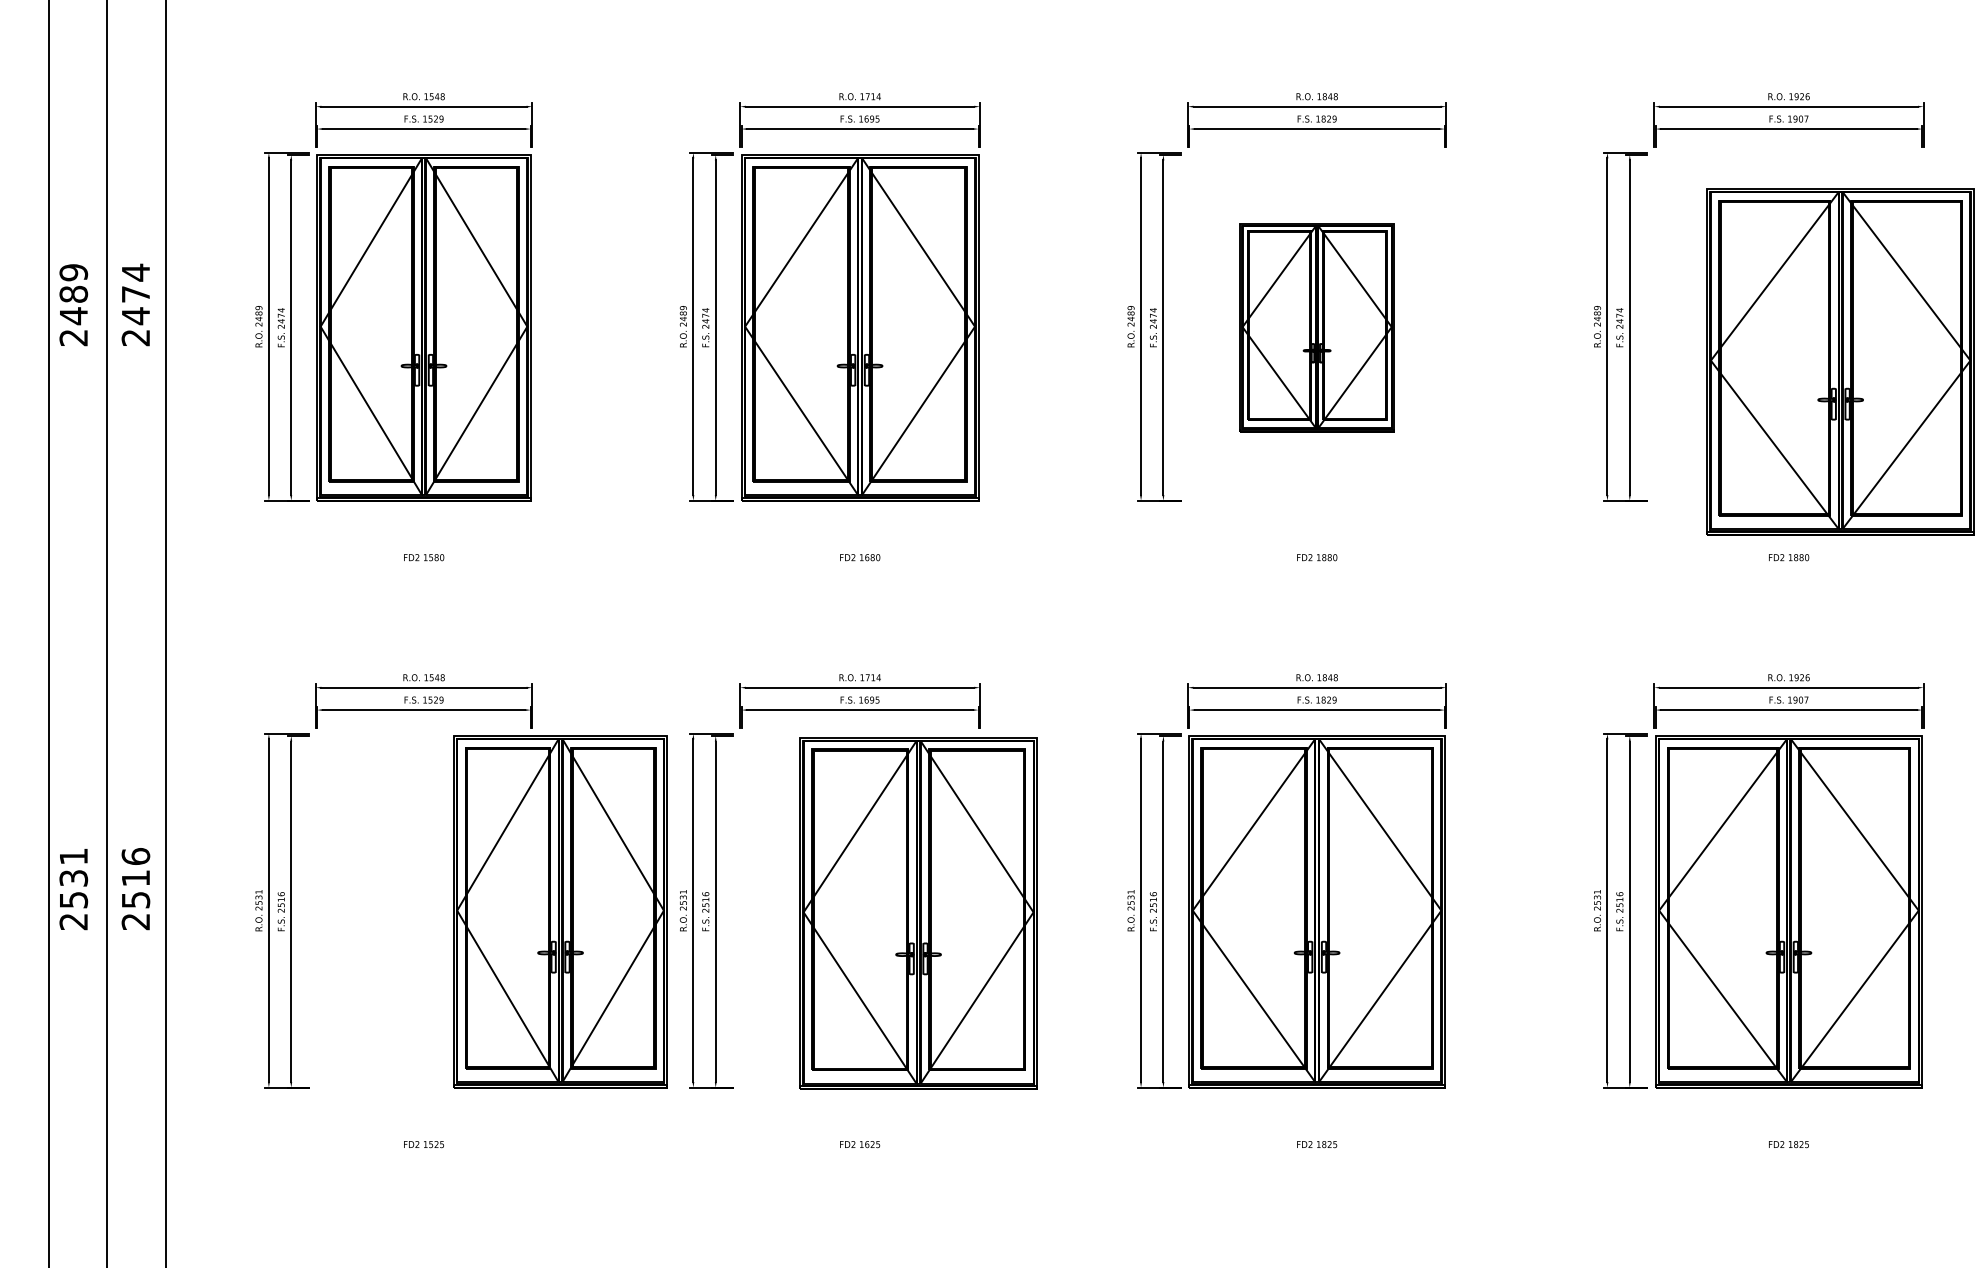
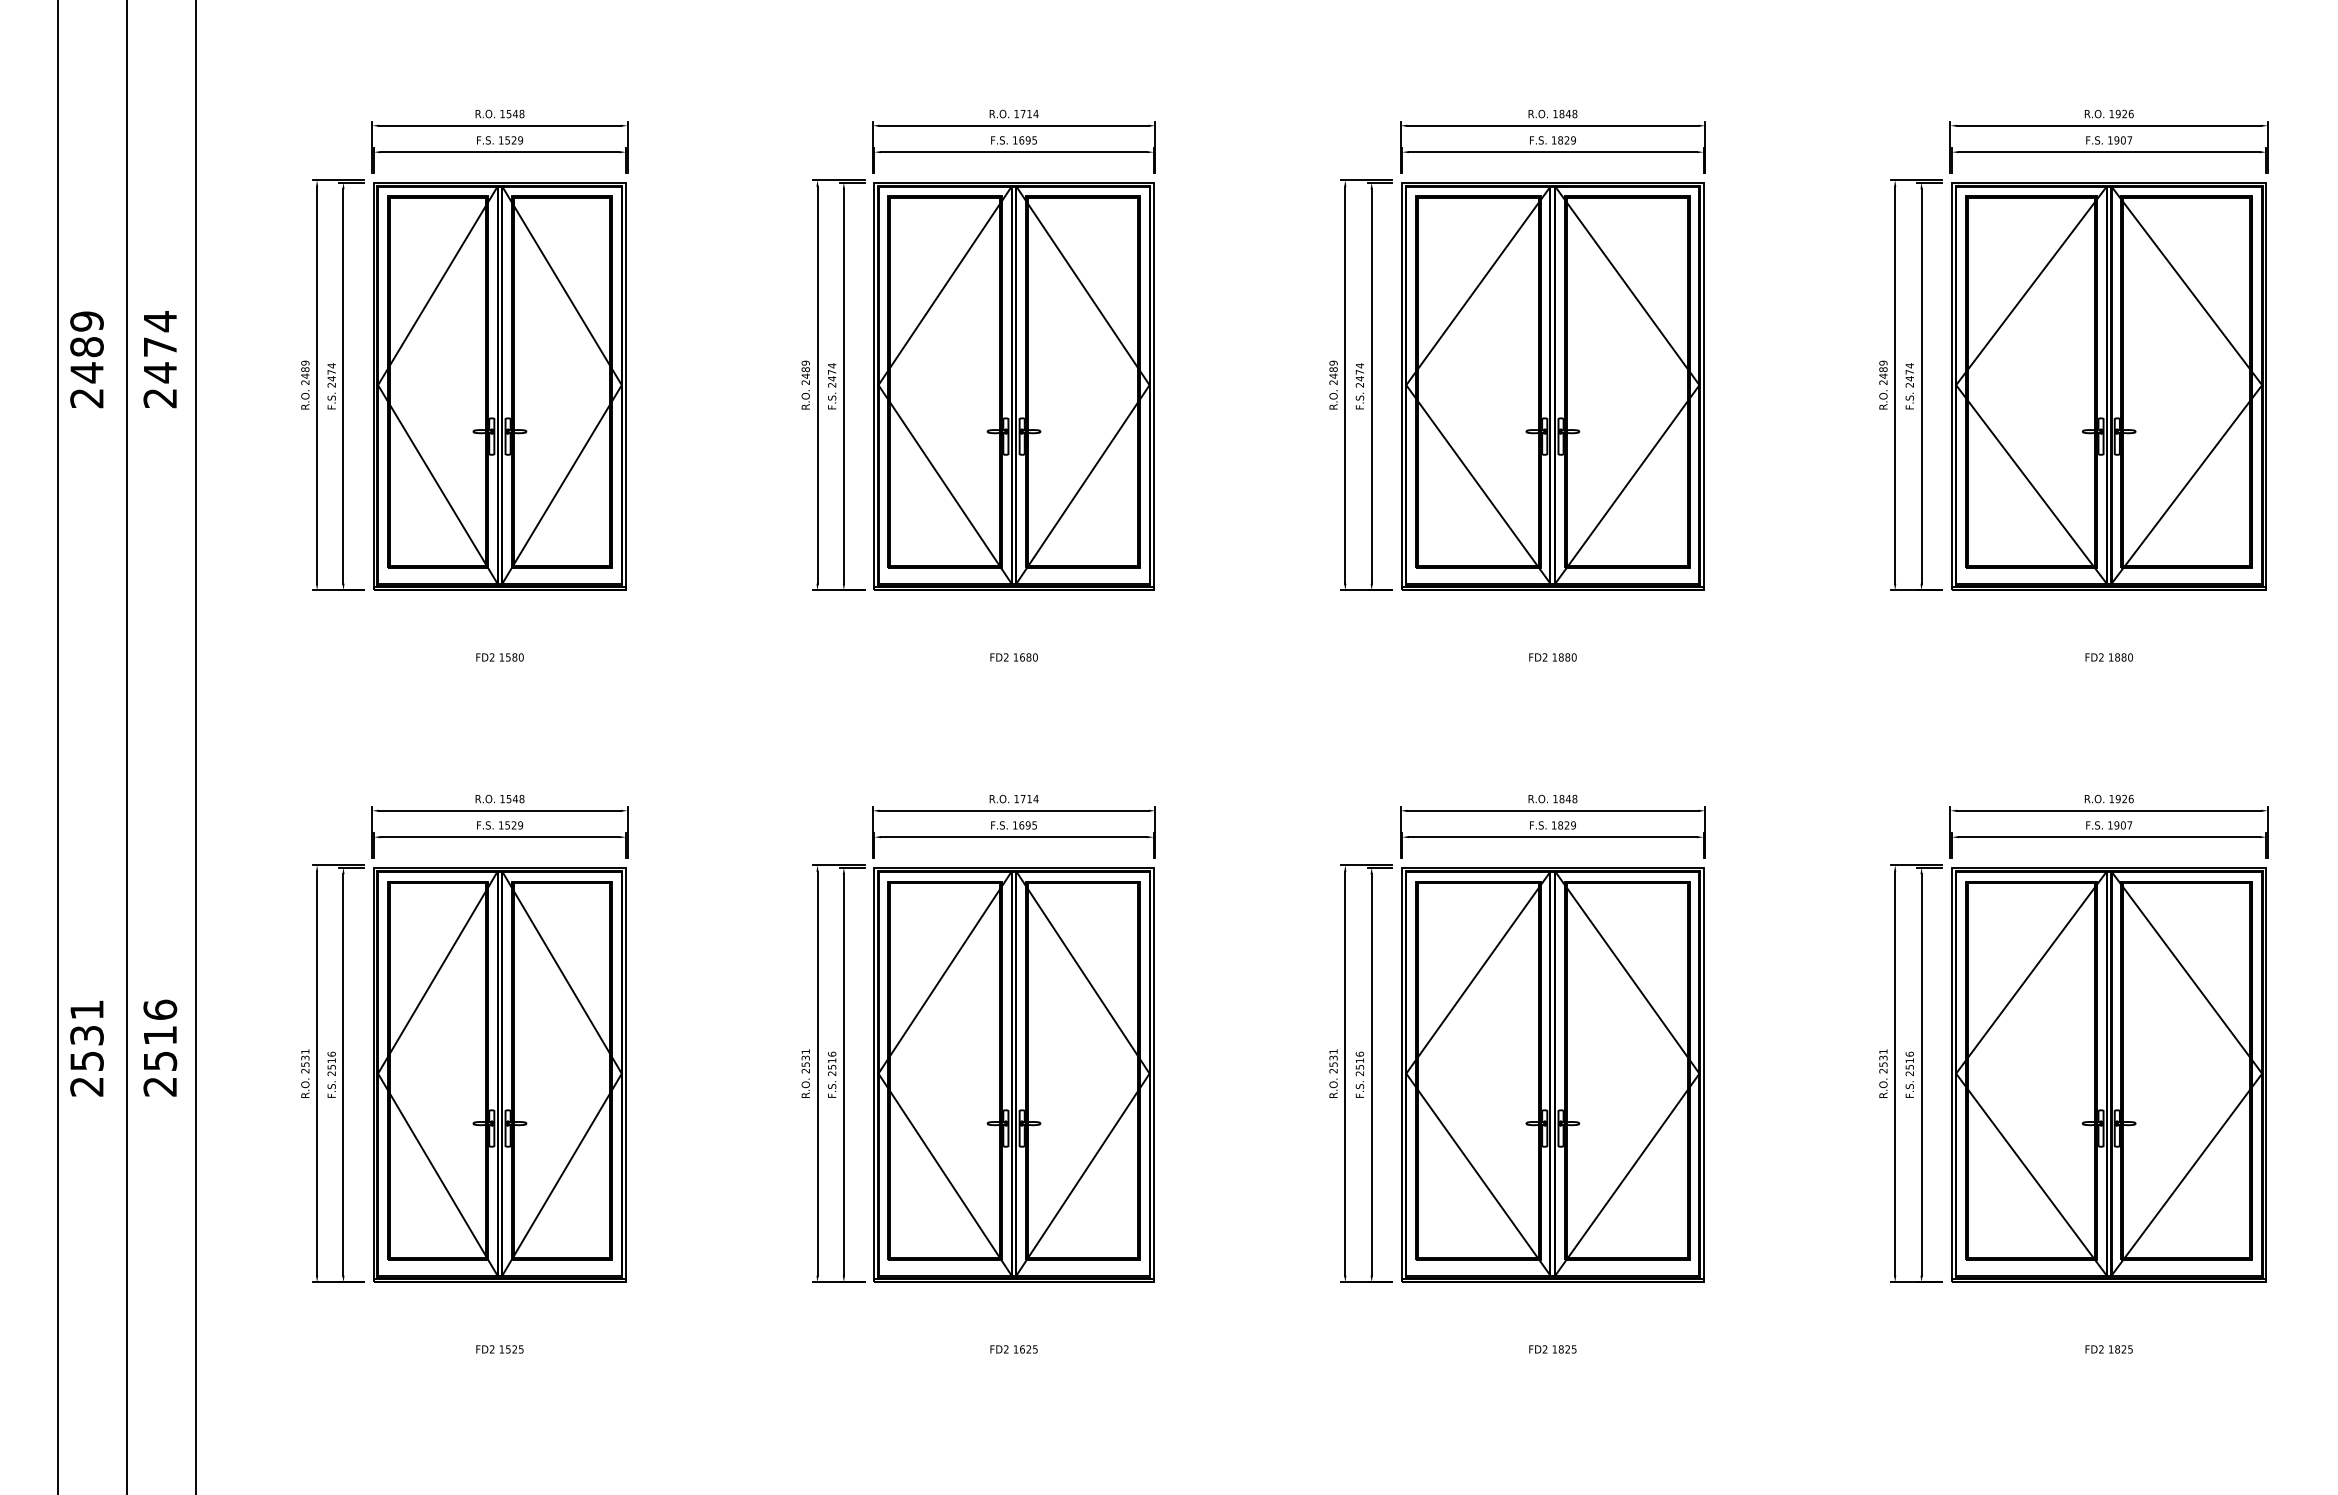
part: (1316, 327) -> (1552, 386), size x1.67
part: (1840, 361) -> (2108, 386), moved
part: (560, 911) -> (499, 1074), moved
part: (918, 913) -> (1013, 1074), moved

